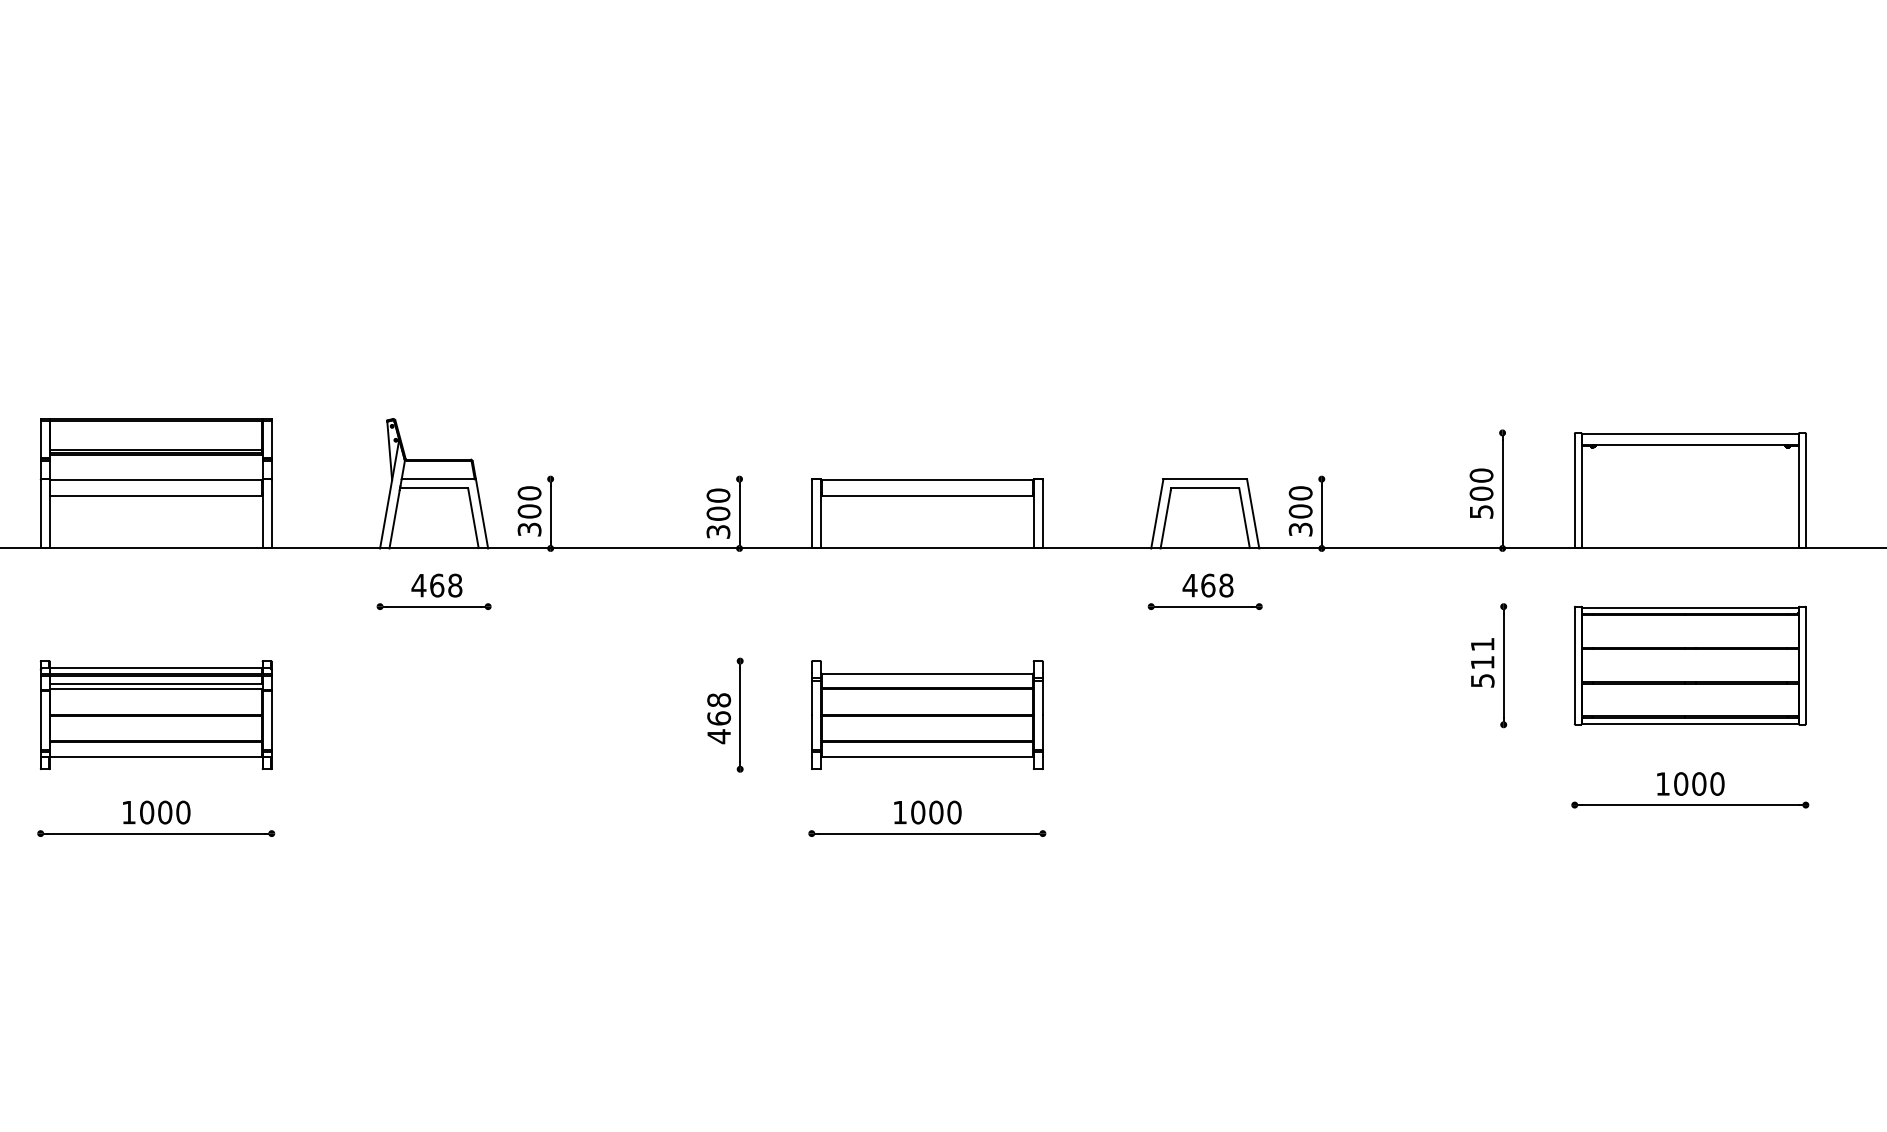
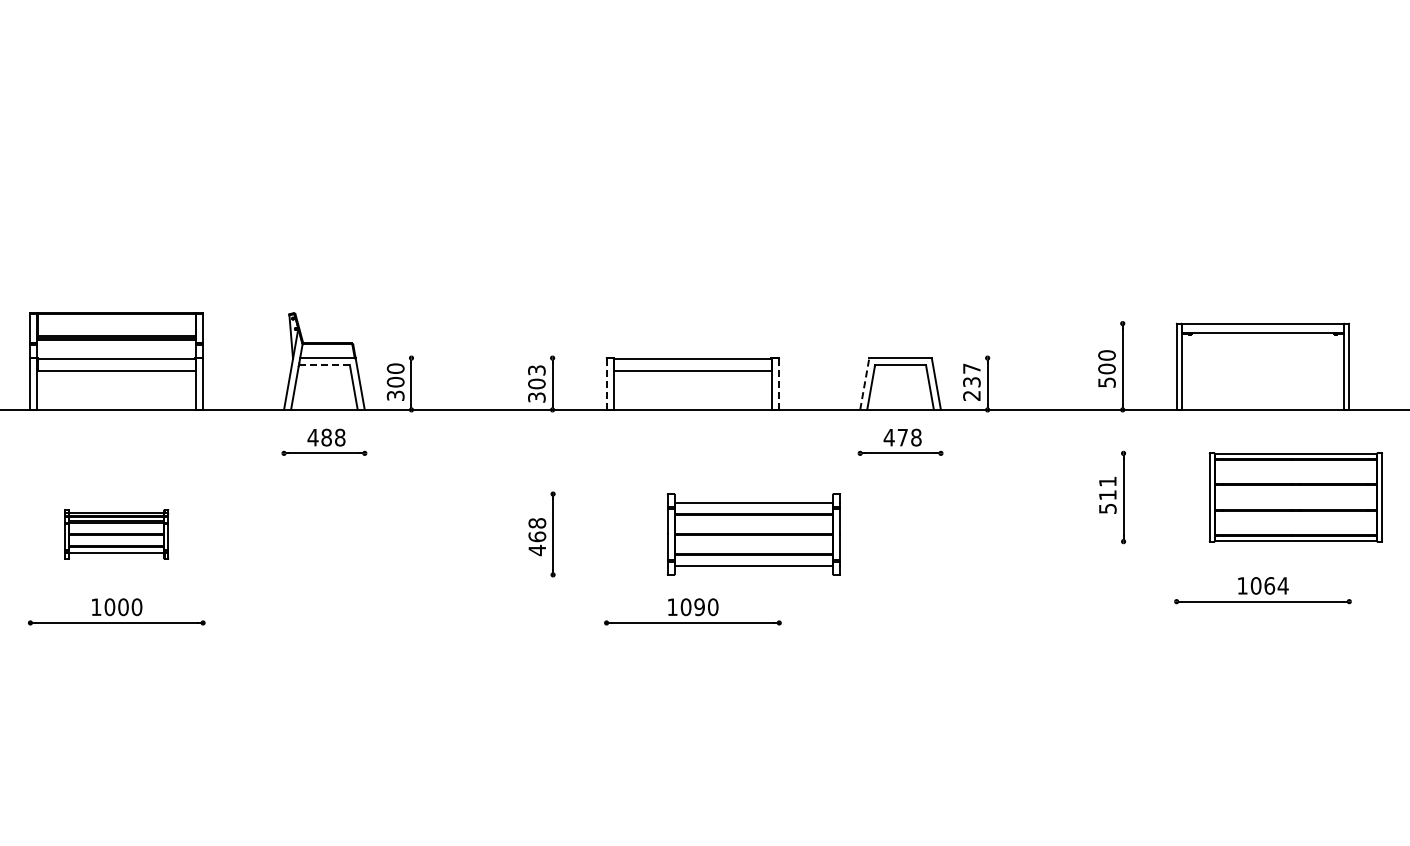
line: (434, 489) -> (324, 365), solid -> dashed
text: (717, 495) -> (536, 370), 300 -> 303
text: (1300, 510) -> (971, 381), 300 -> 237
line: (1156, 513) -> (864, 383), solid -> dashed
line: (811, 514) -> (606, 384), solid -> dashed
line: (1043, 514) -> (779, 384), solid -> dashed
text: (436, 585) -> (326, 437), 468 -> 488
text: (1207, 585) -> (902, 437), 468 -> 478
part: (1689, 665) -> (1295, 497), moved
part: (155, 715) -> (116, 534), size x0.6
part: (926, 715) -> (753, 534), moved
text: (1708, 783) -> (1276, 585), 1000 -> 1064
text: (936, 812) -> (699, 607), 1000 -> 1090

